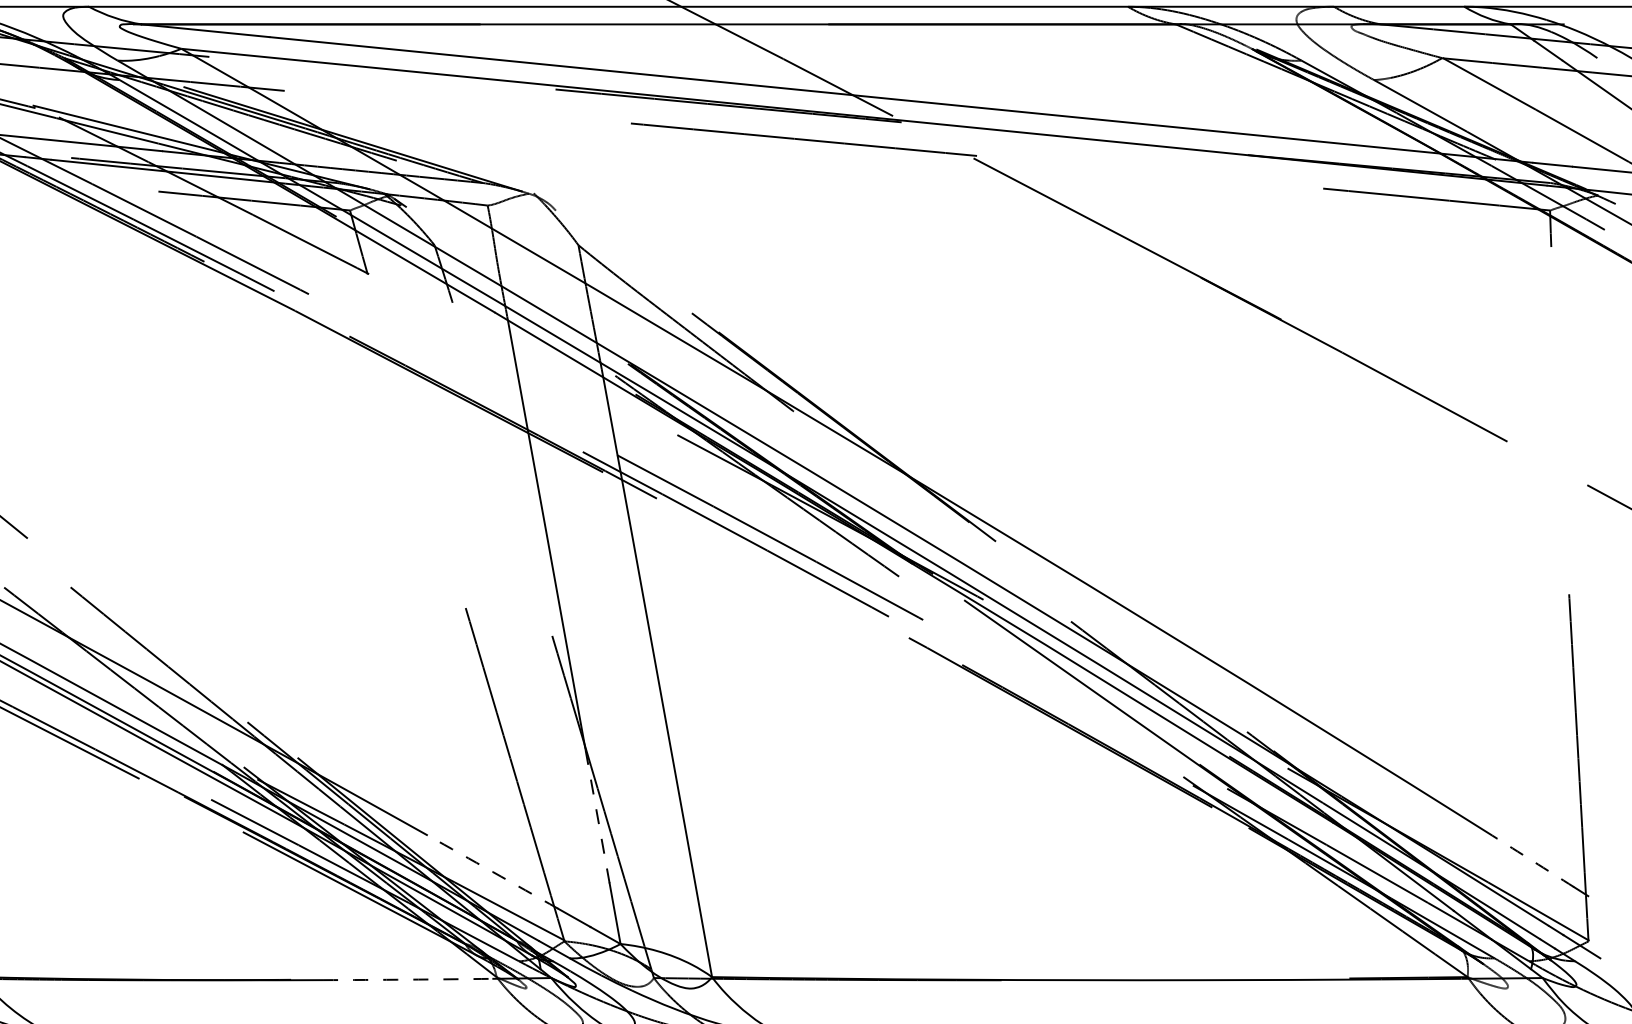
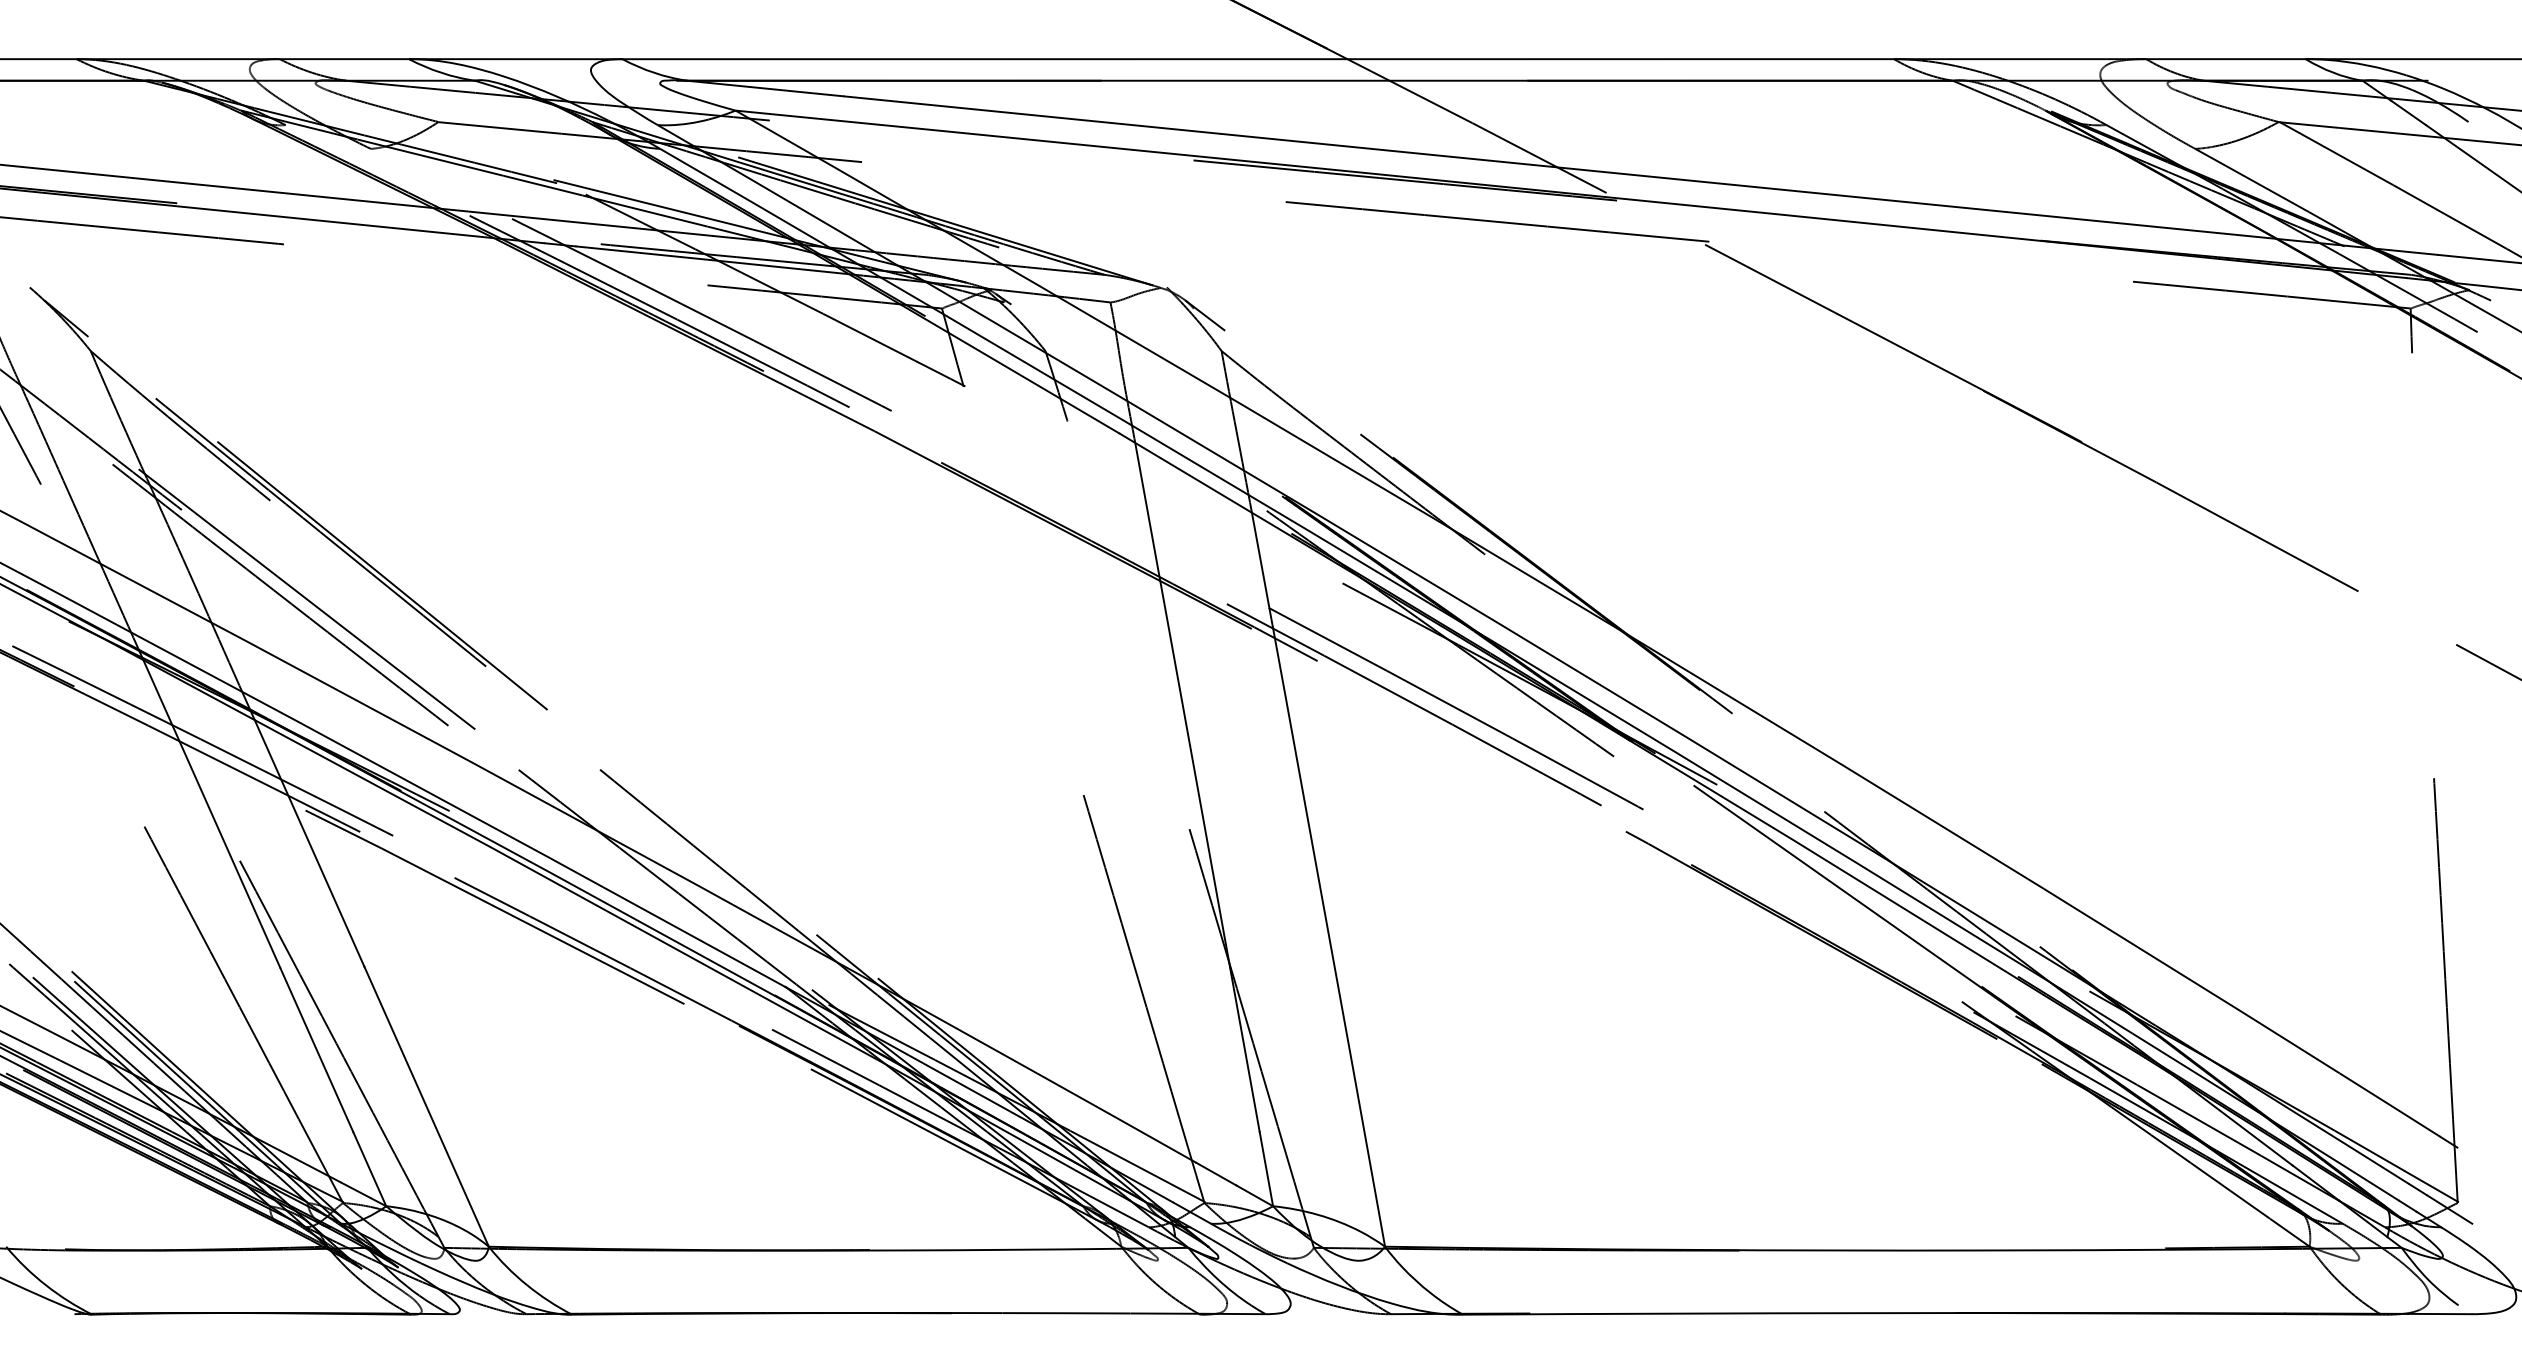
line: (565, 216) -> (1205, 315), added
line: (597, 815) -> (1244, 1049), dashed -> solid
arc: (1532, 860) -> (2389, 1104), dashed -> solid
arc: (492, 872) -> (1116, 1118), dashed -> solid
arc: (407, 979) -> (1012, 1249), dashed -> solid

